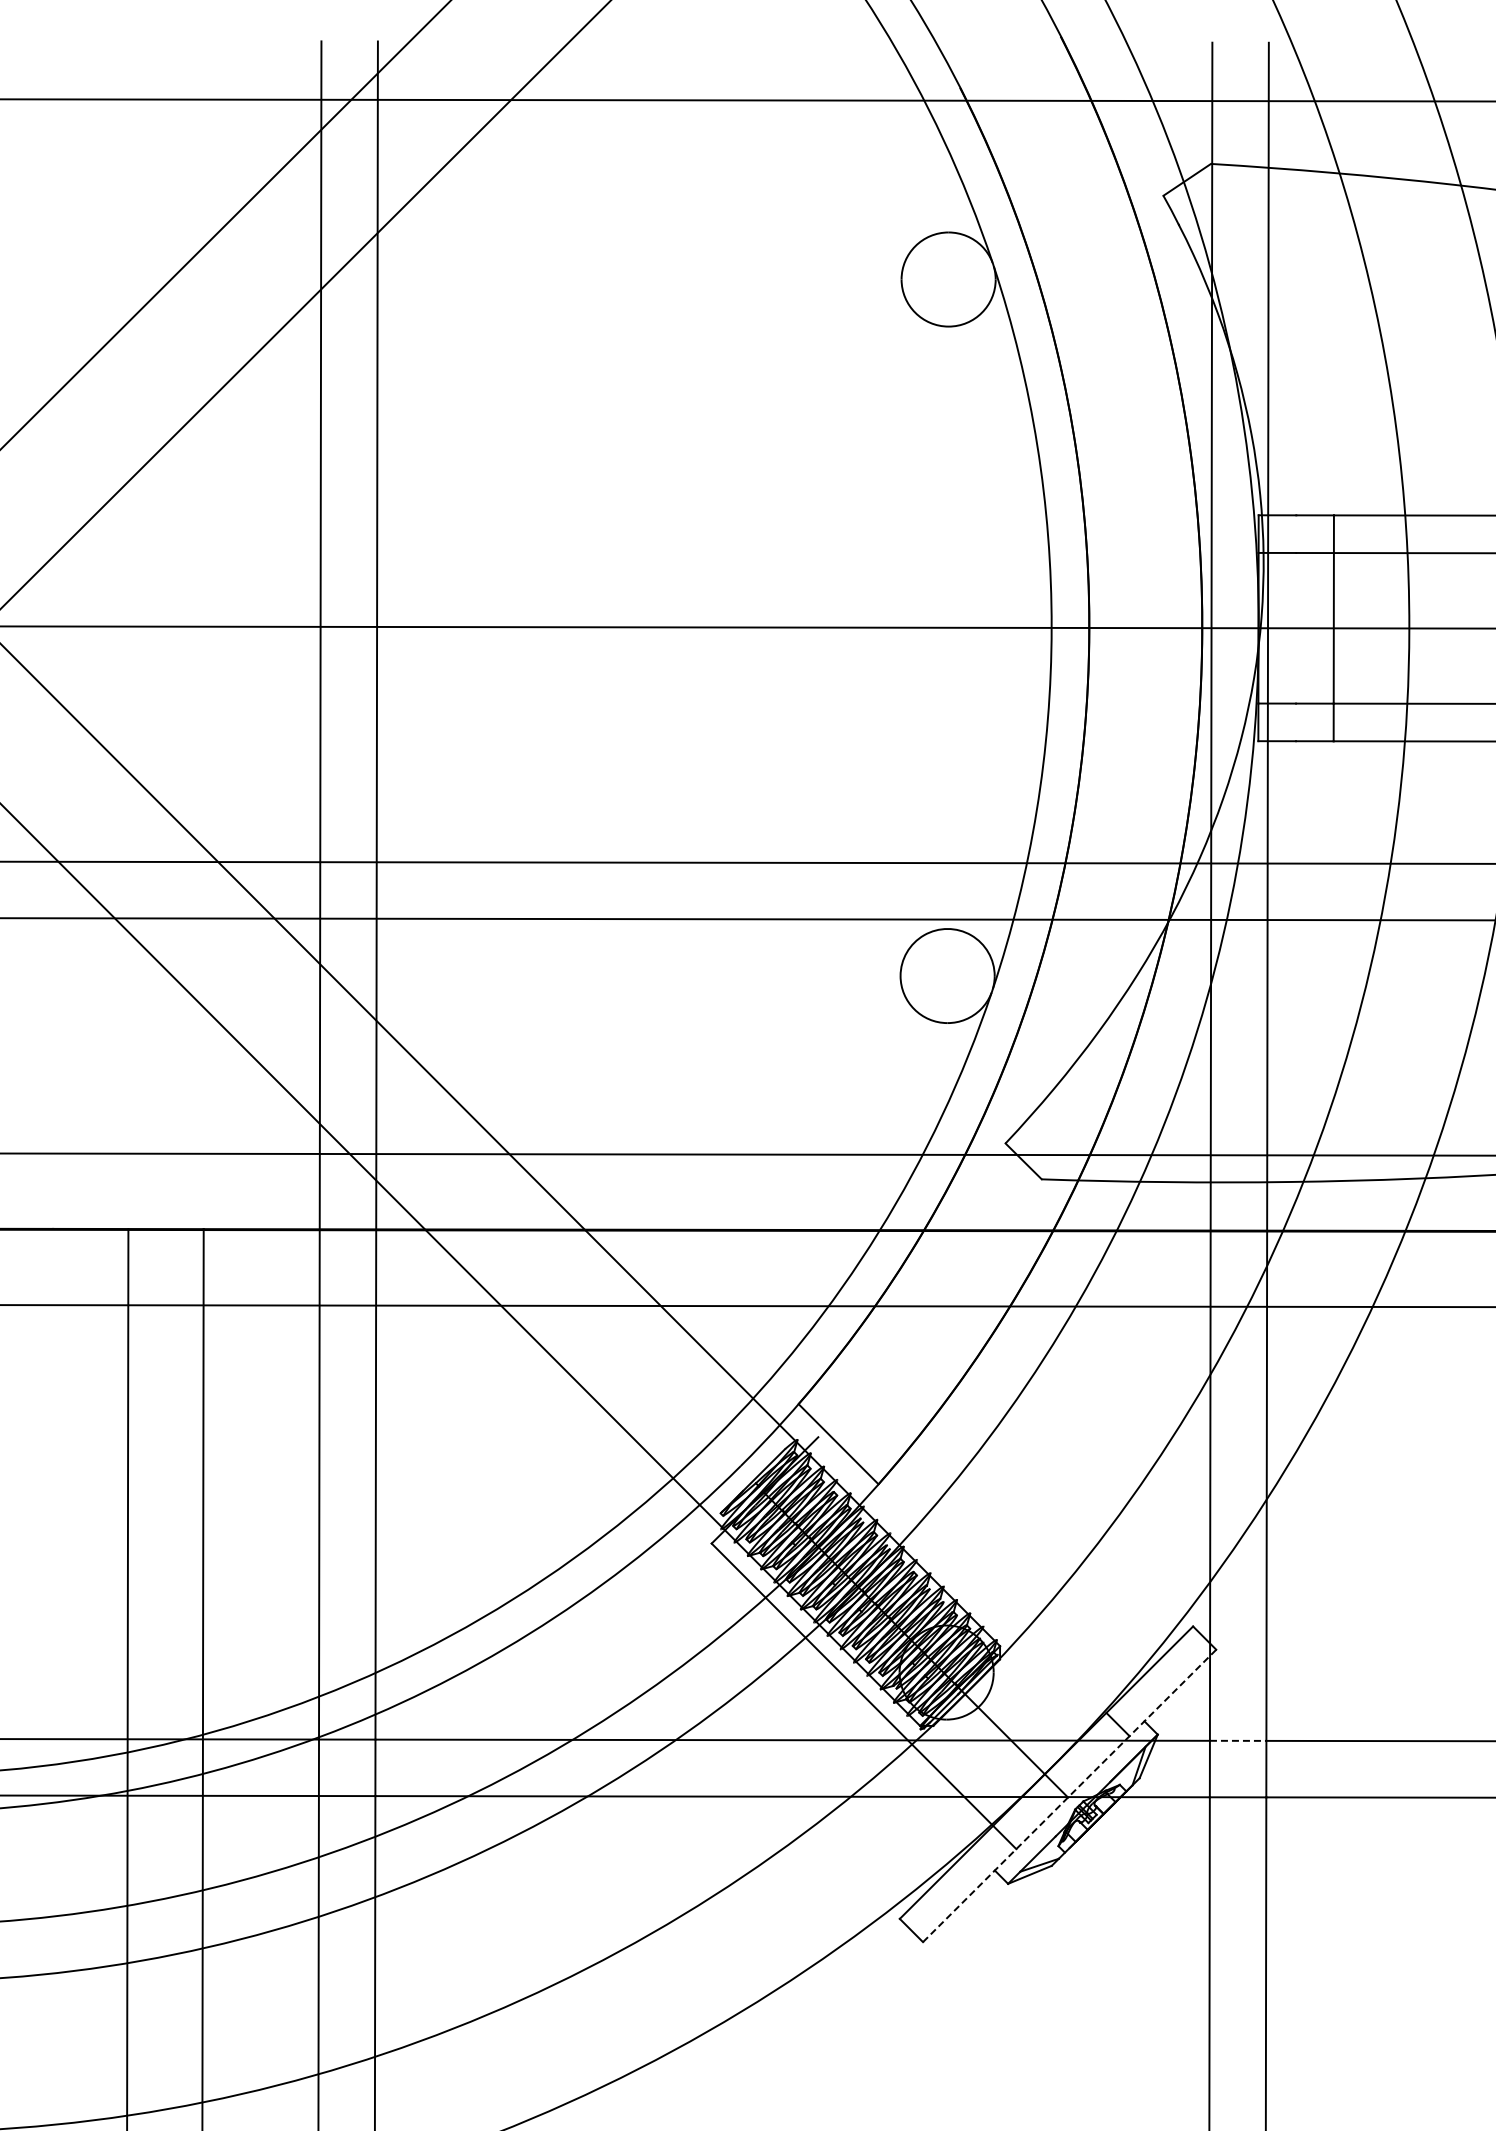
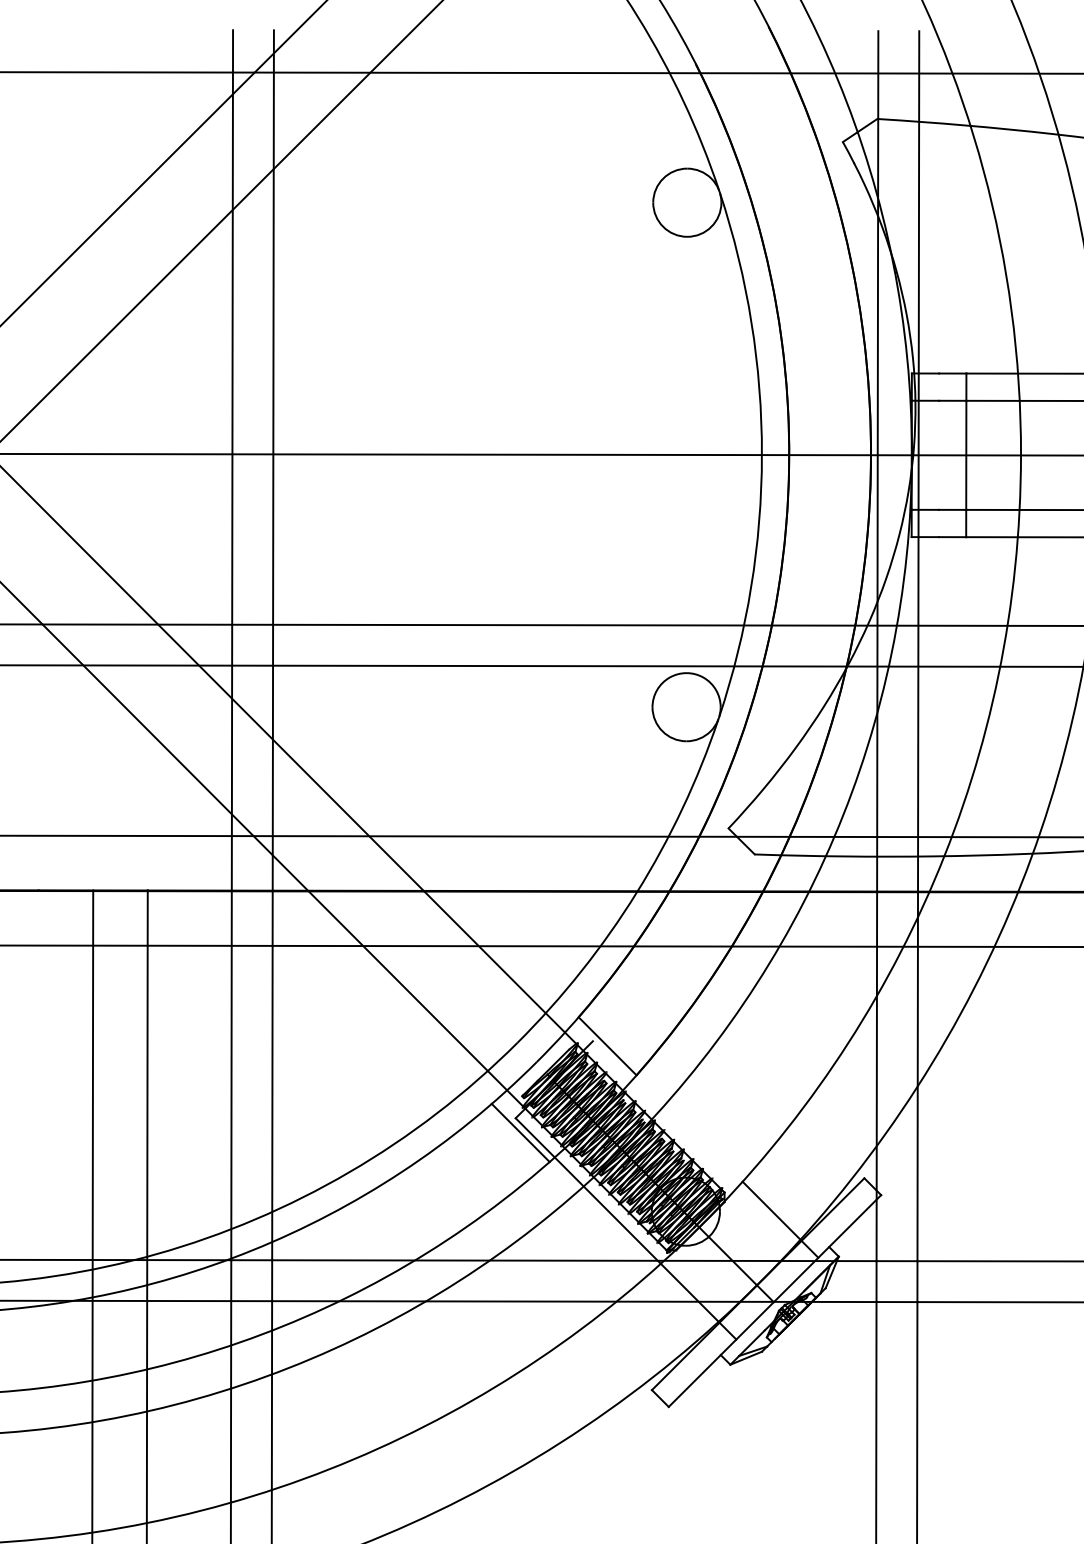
line: (718, 1563) -> (520, 1132), added
line: (1064, 1671) -> (771, 1210), added
line: (1238, 1740) -> (897, 1260), dashed -> solid
line: (1070, 1795) -> (775, 1300), dashed -> solid

